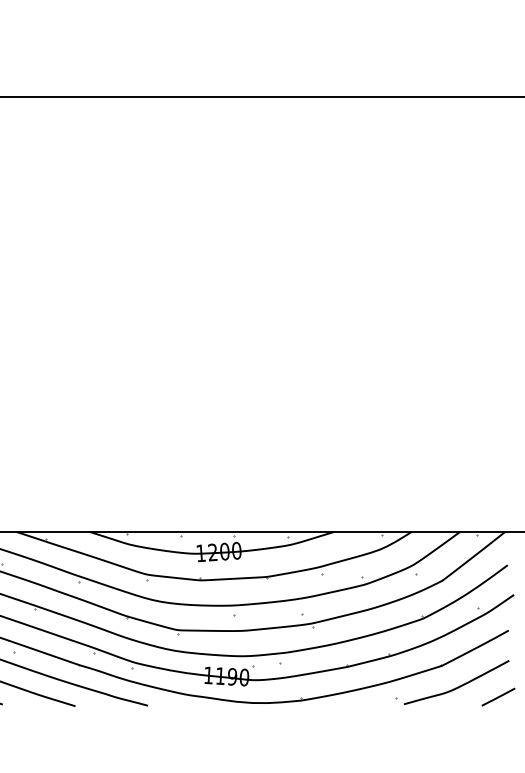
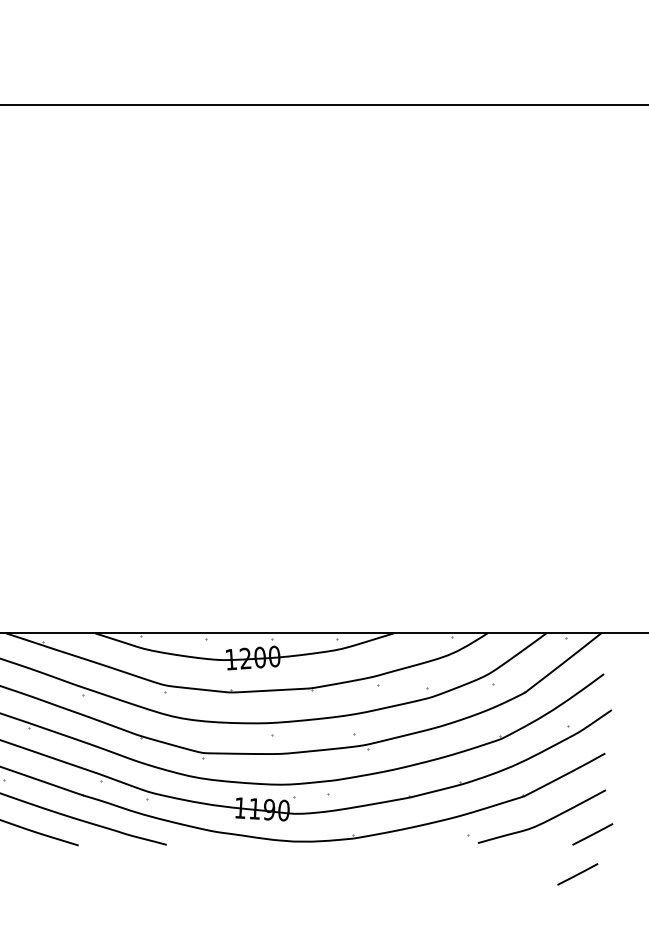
line: (485, 730) -> (577, 874), added

